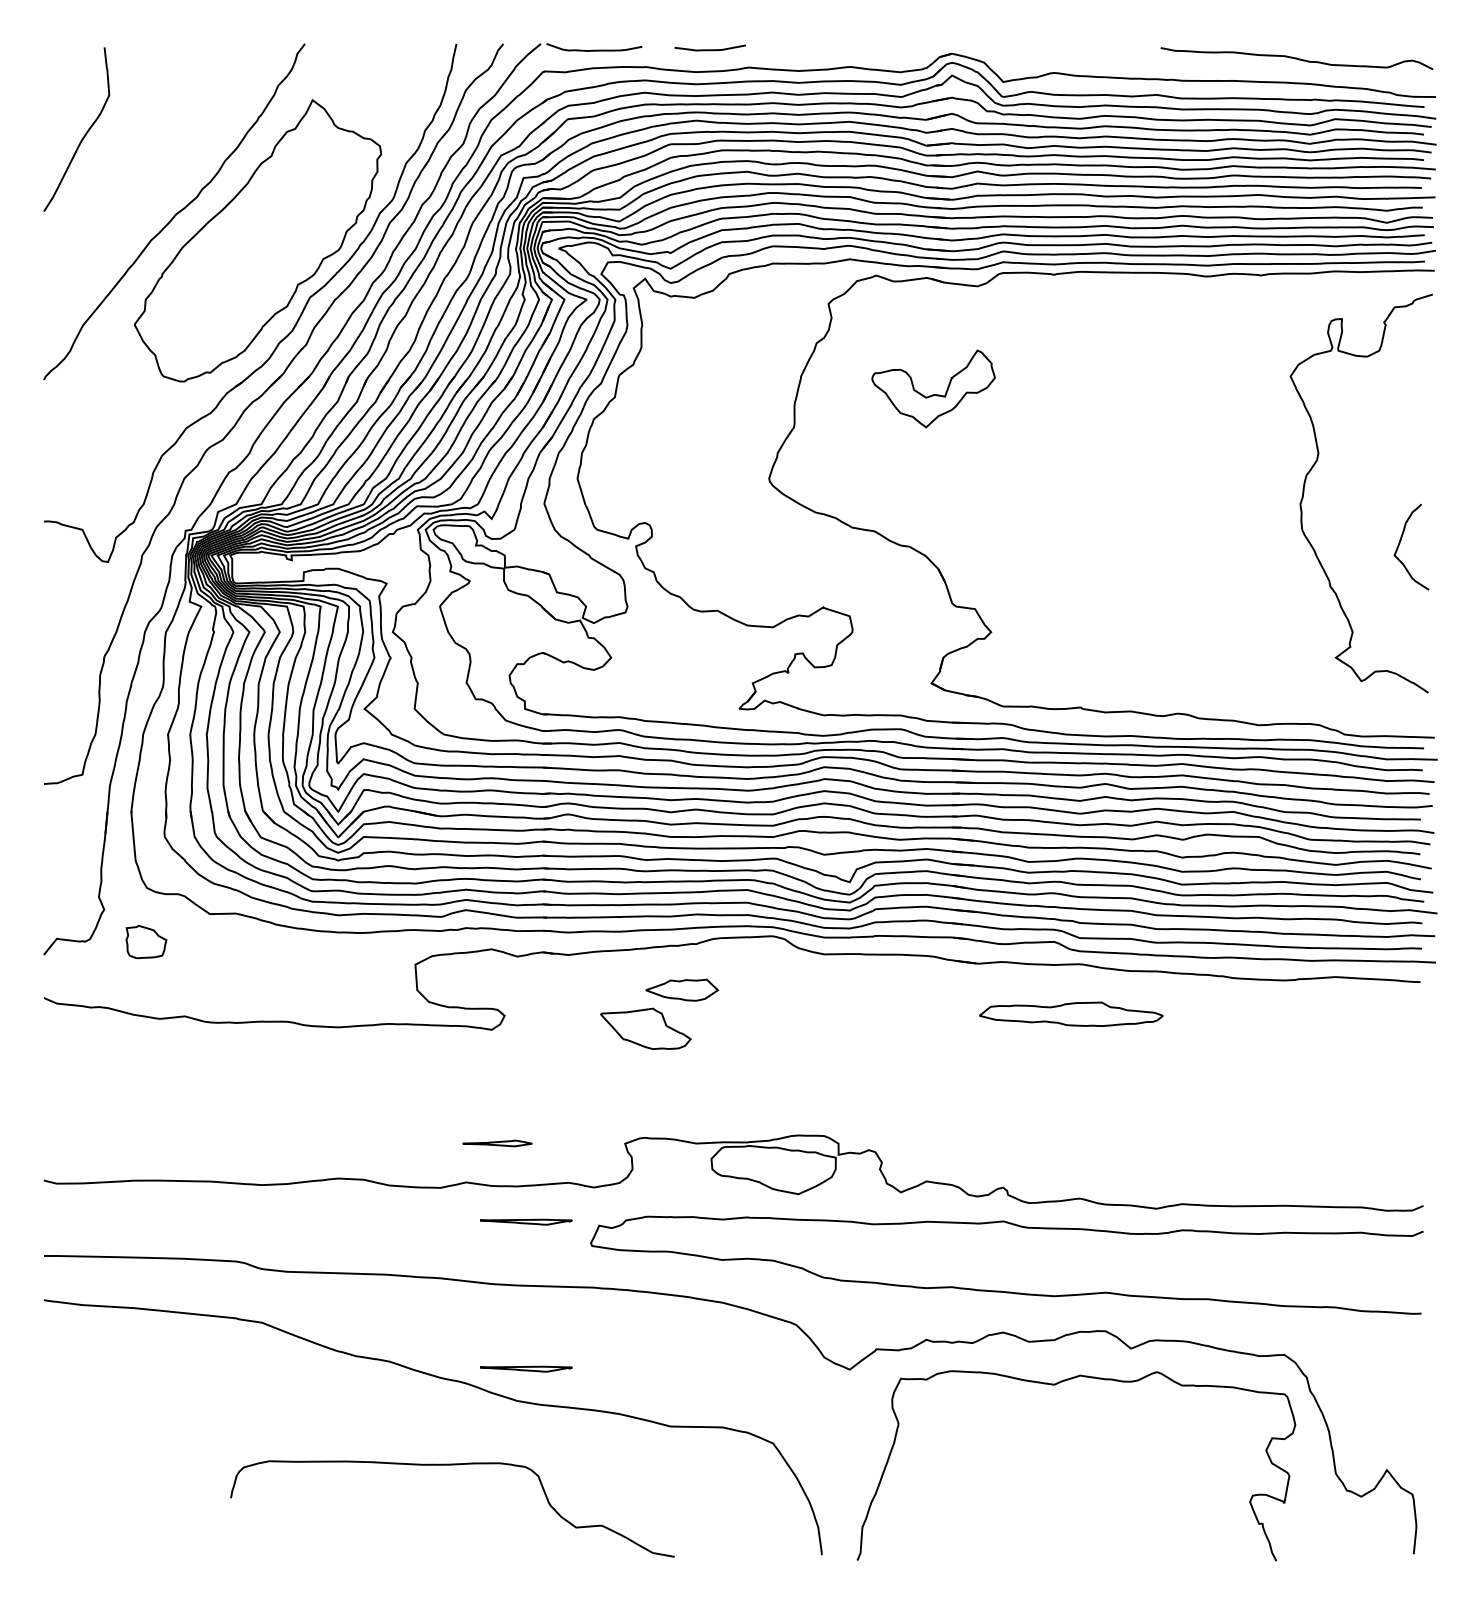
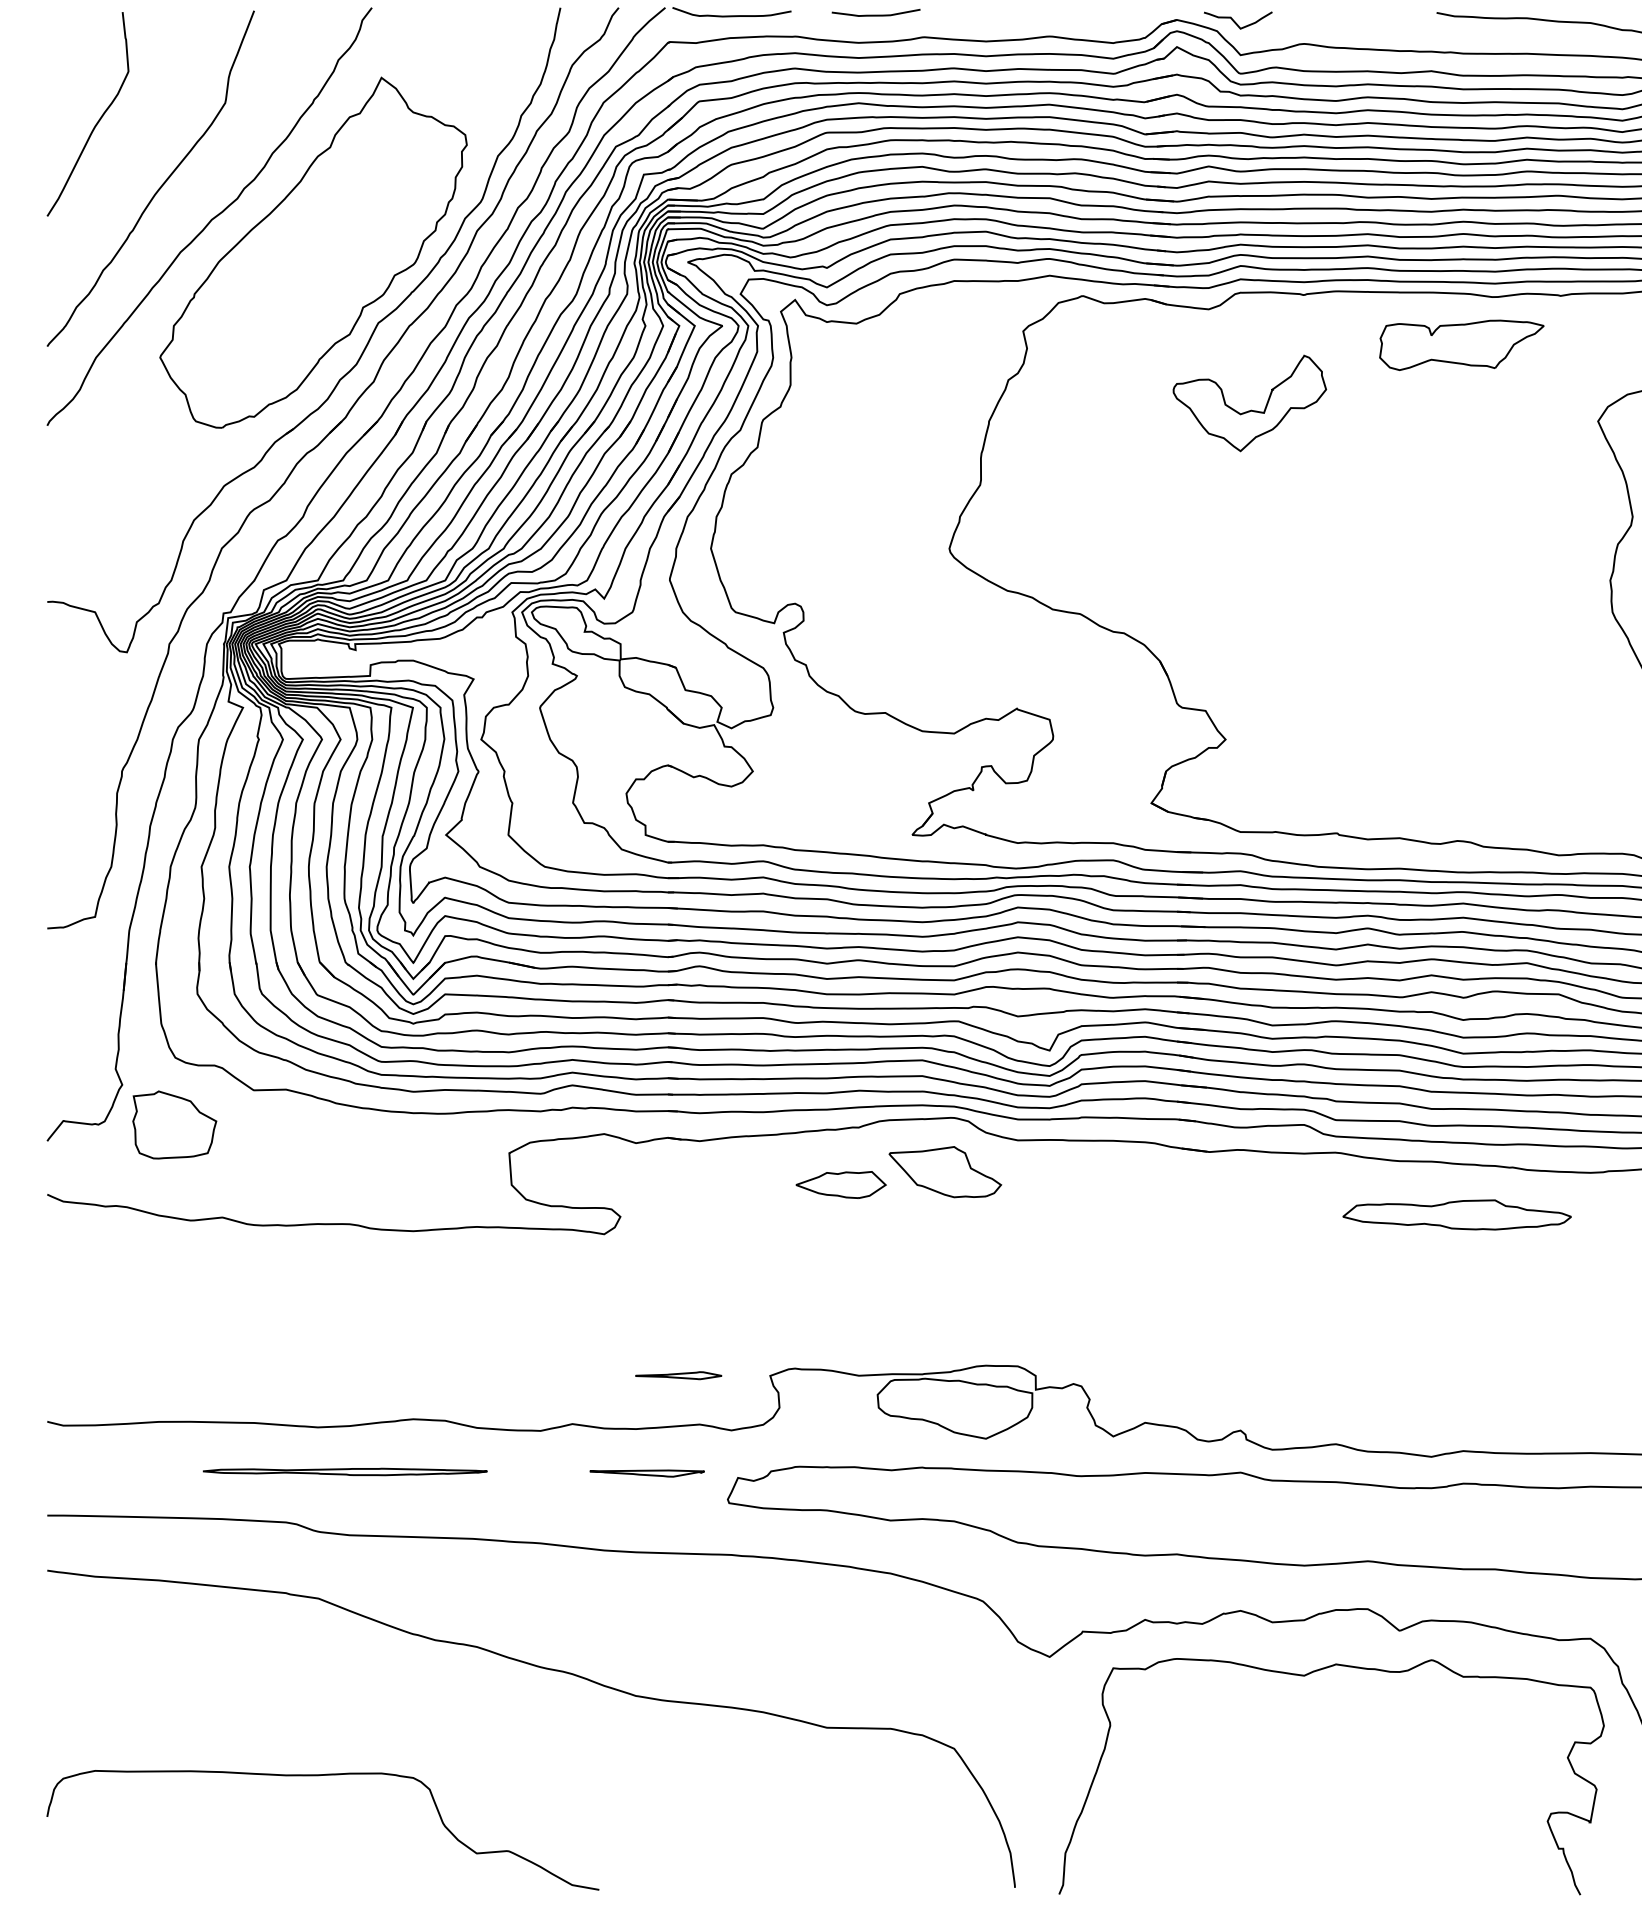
curve: (998, 53) -> (1234, 19), added
curve: (133, 188) -> (158, 187), added
part: (1180, 315) -> (1461, 345), added
part: (933, 388) -> (1249, 402), moved
part: (146, 941) -> (174, 1124), size x1.67
part: (1071, 1013) -> (1457, 1213), moved
part: (645, 1028) -> (944, 1171), moved
part: (497, 1143) -> (678, 1375), moved
part: (283, 1220) -> (345, 1471), added
part: (526, 1368) -> (647, 1655), removed
curve: (452, 1465) -> (322, 1776), moved

